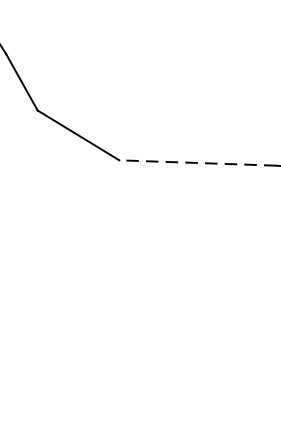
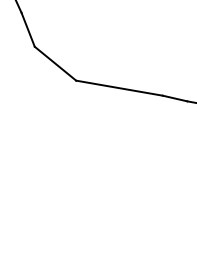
line: (198, 163) -> (119, 88), dashed -> solid

